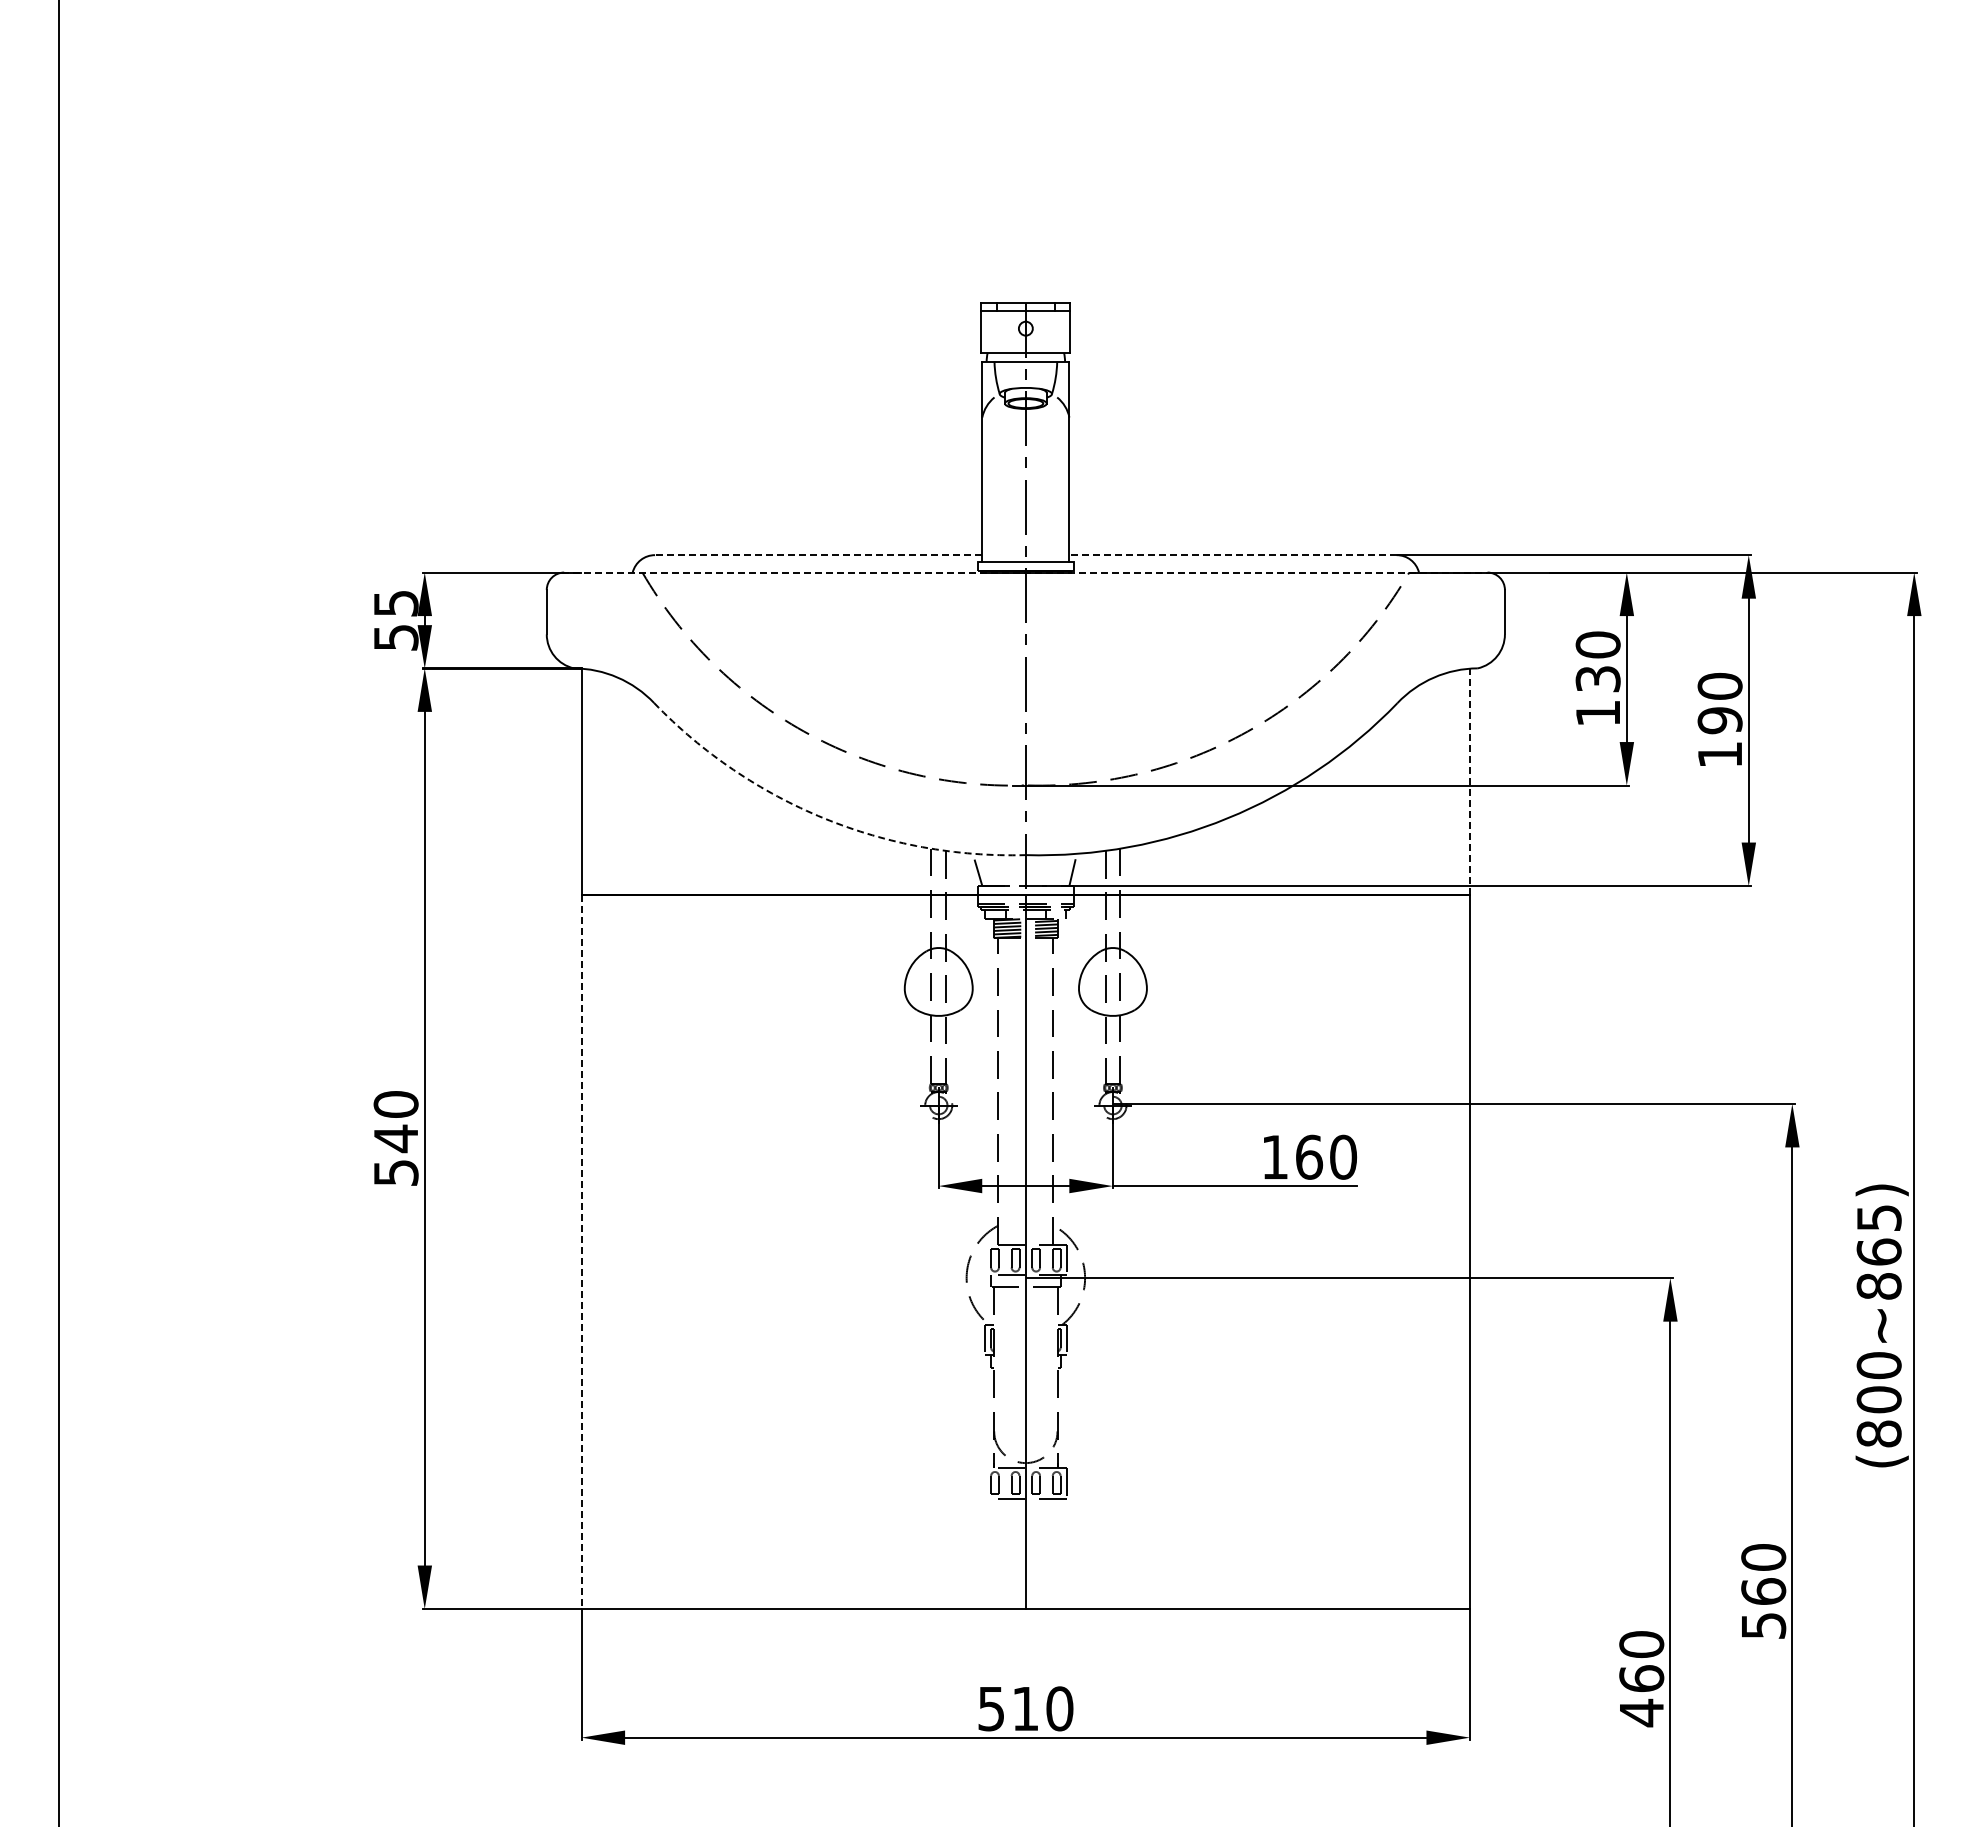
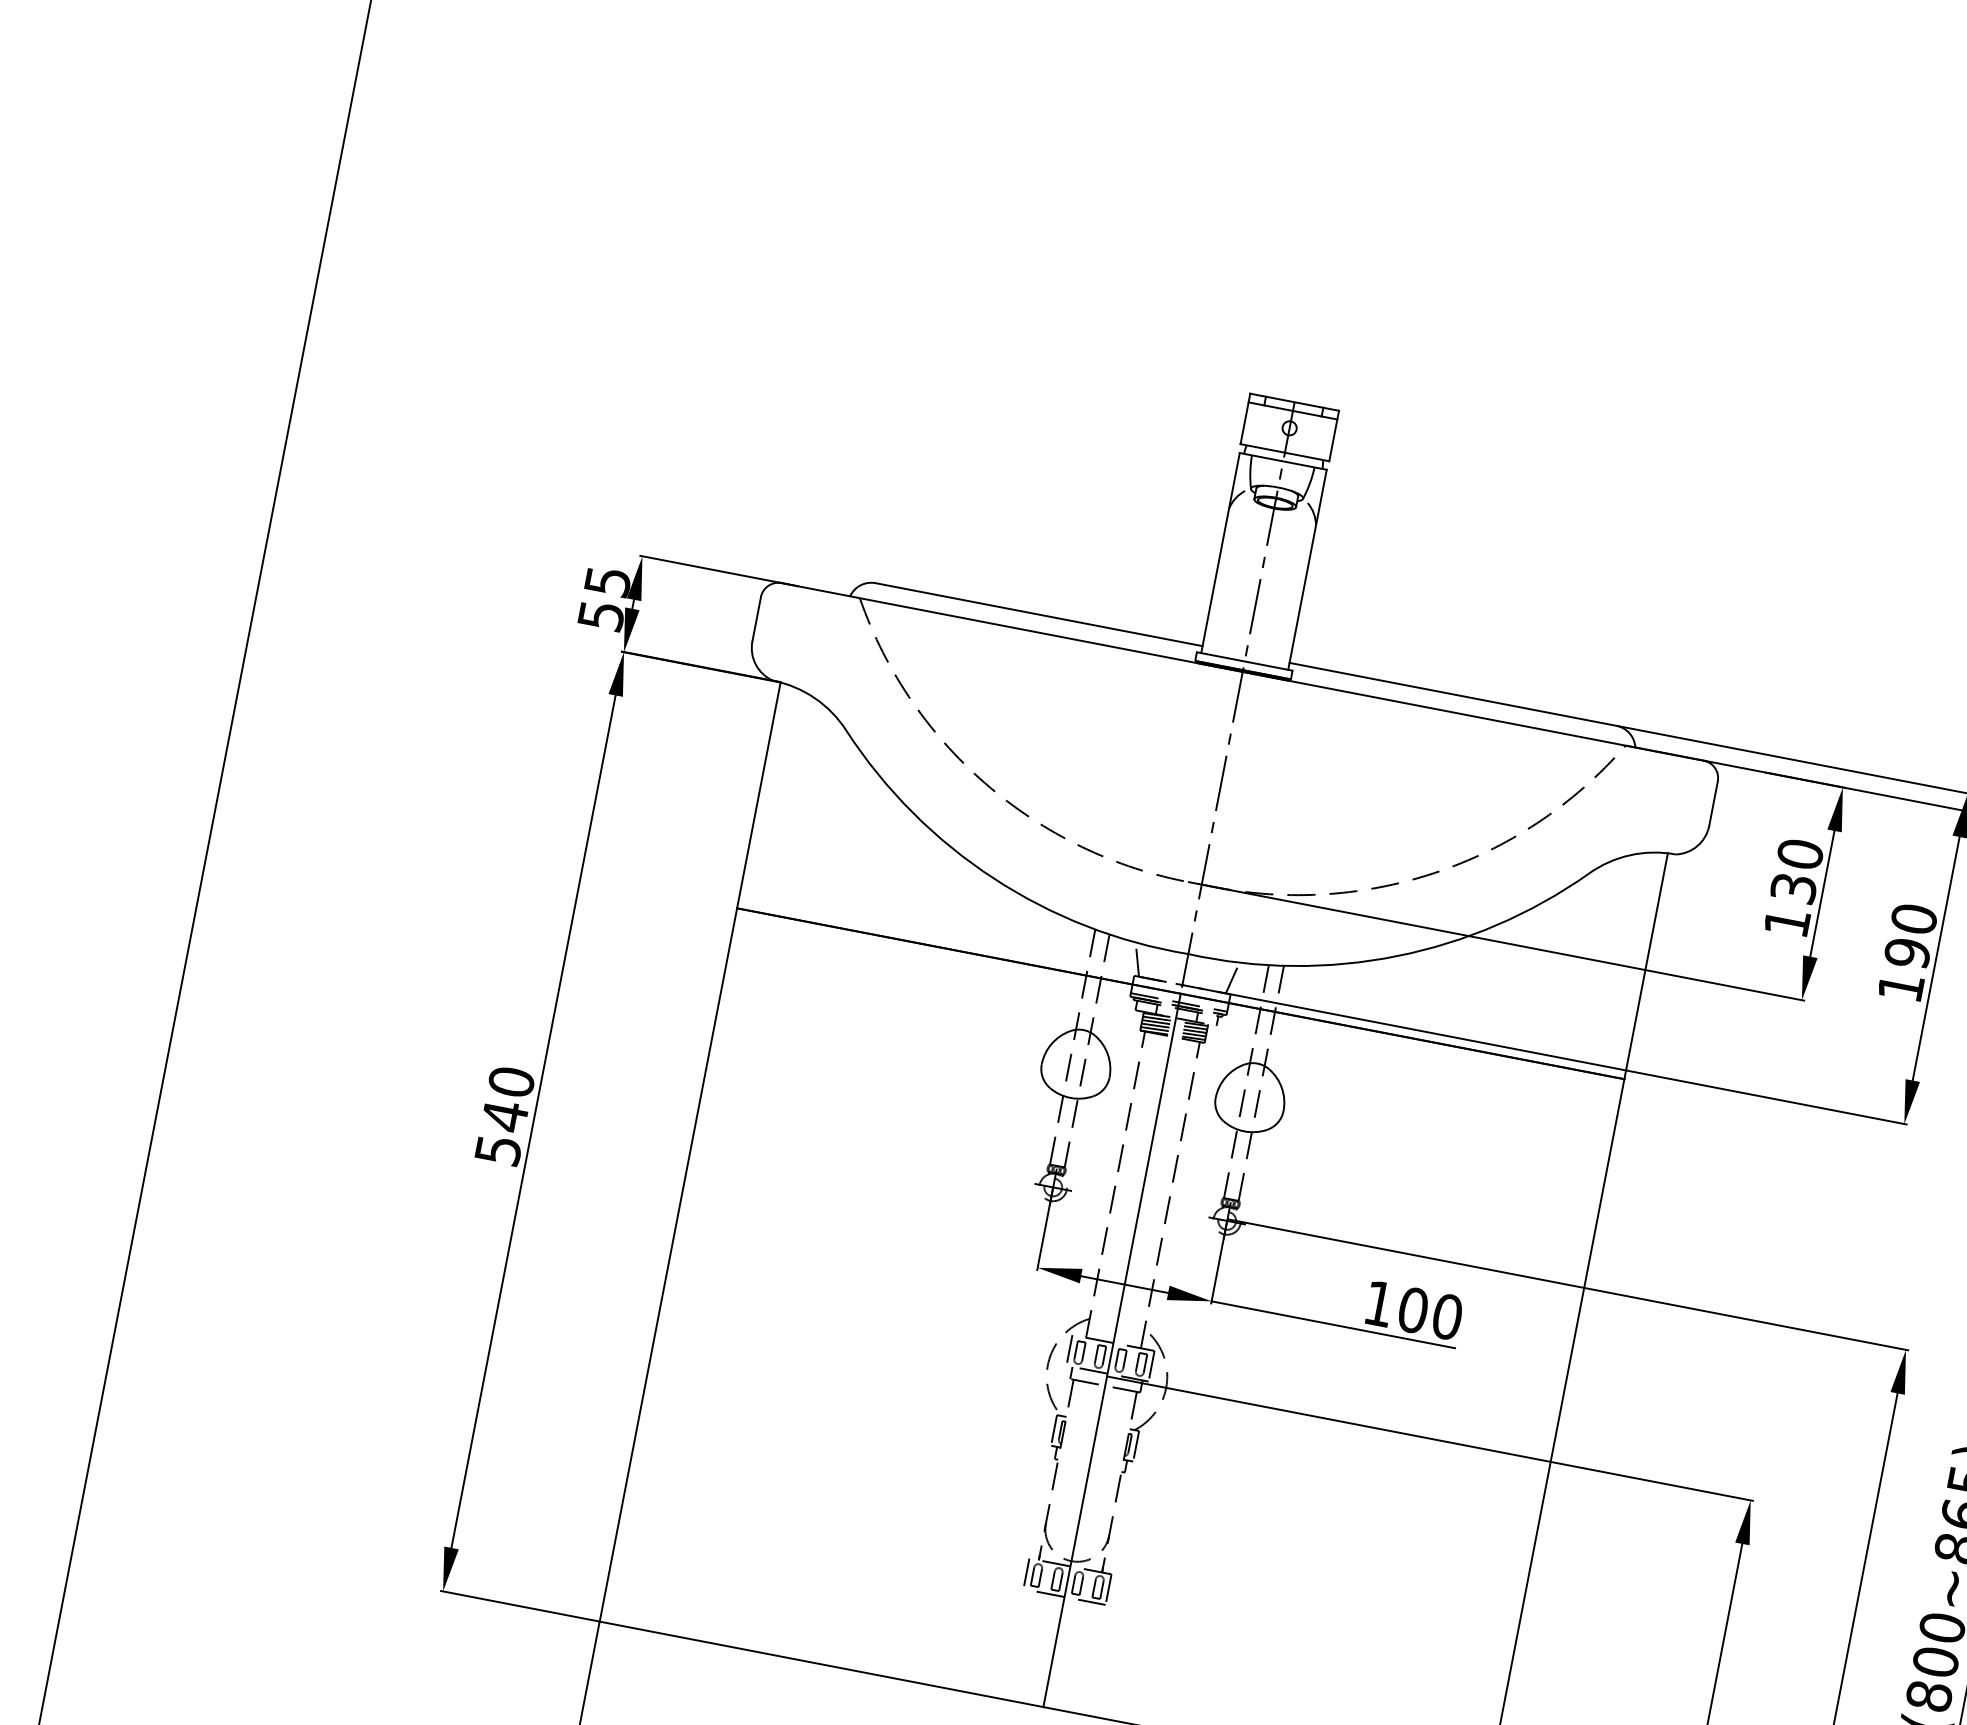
line: (818, 555) -> (1038, 614), dashed -> solid
line: (1233, 555) -> (1453, 694), dashed -> solid
line: (1026, 572) -> (1243, 671), dashed -> solid
line: (1470, 782) -> (1646, 967), dashed -> solid
arc: (823, 818) -> (993, 878), dashed -> solid
text: (1309, 1156) -> (1413, 1309), 160 -> 100
line: (581, 1252) -> (668, 1265), dashed -> solid
line: (984, 1259) -> (1069, 1349), added
line: (984, 1483) -> (1026, 1573), added

